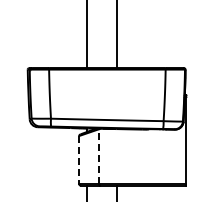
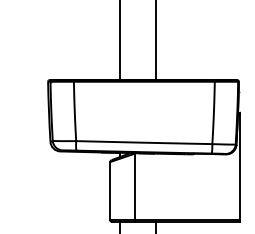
line: (99, 156) -> (134, 186), dashed -> solid
line: (79, 160) -> (110, 191), dashed -> solid

